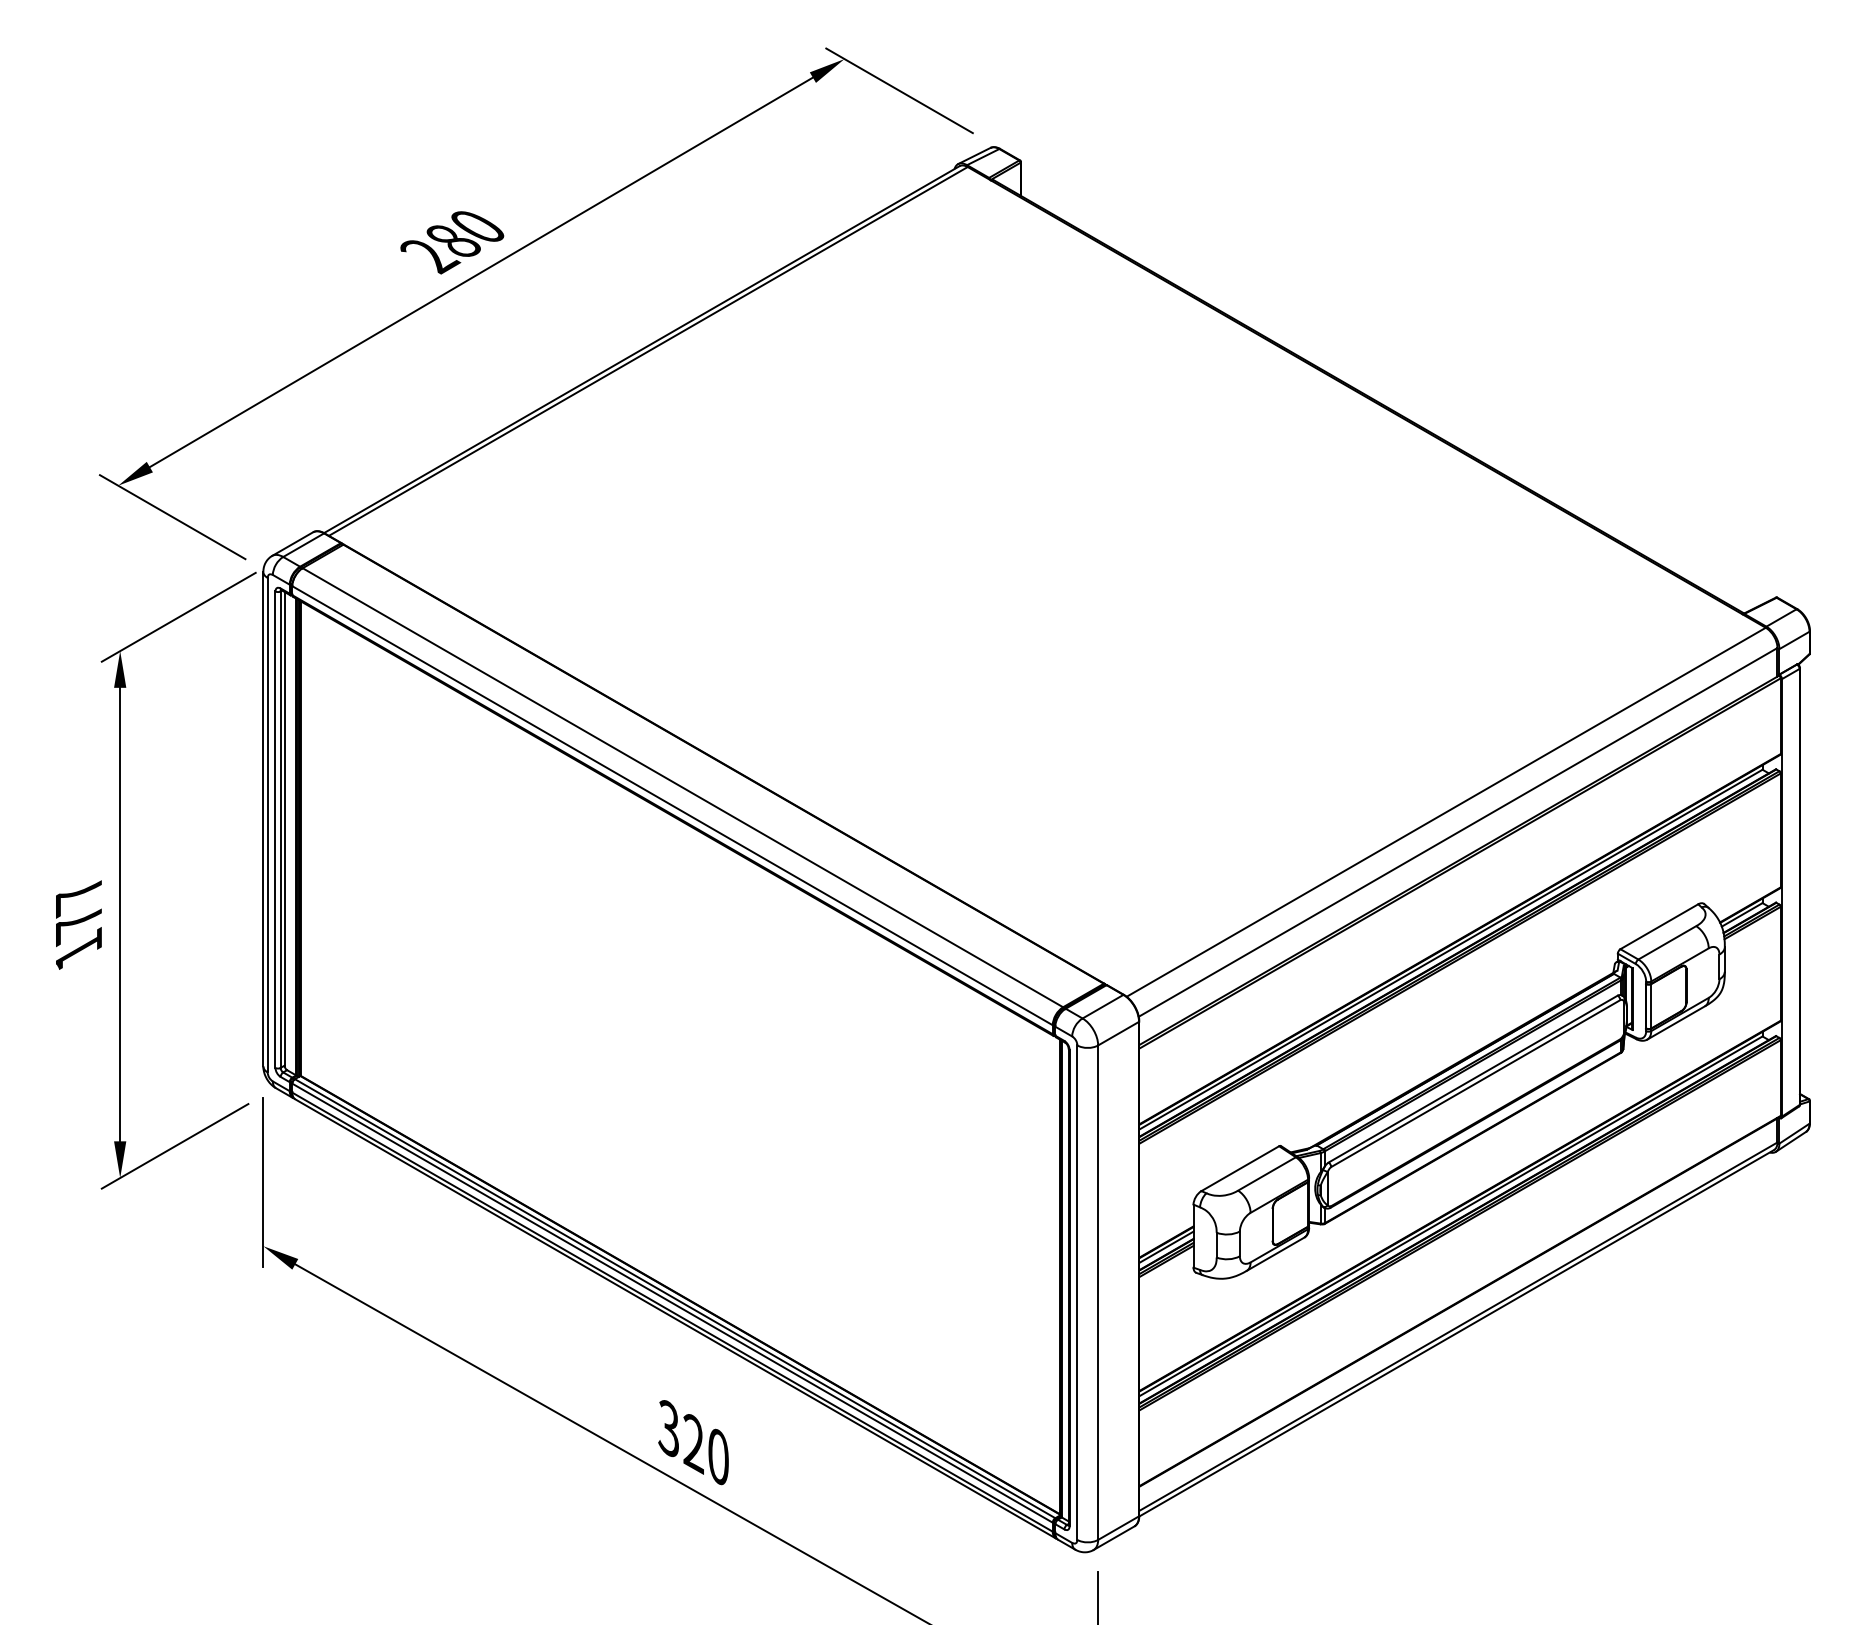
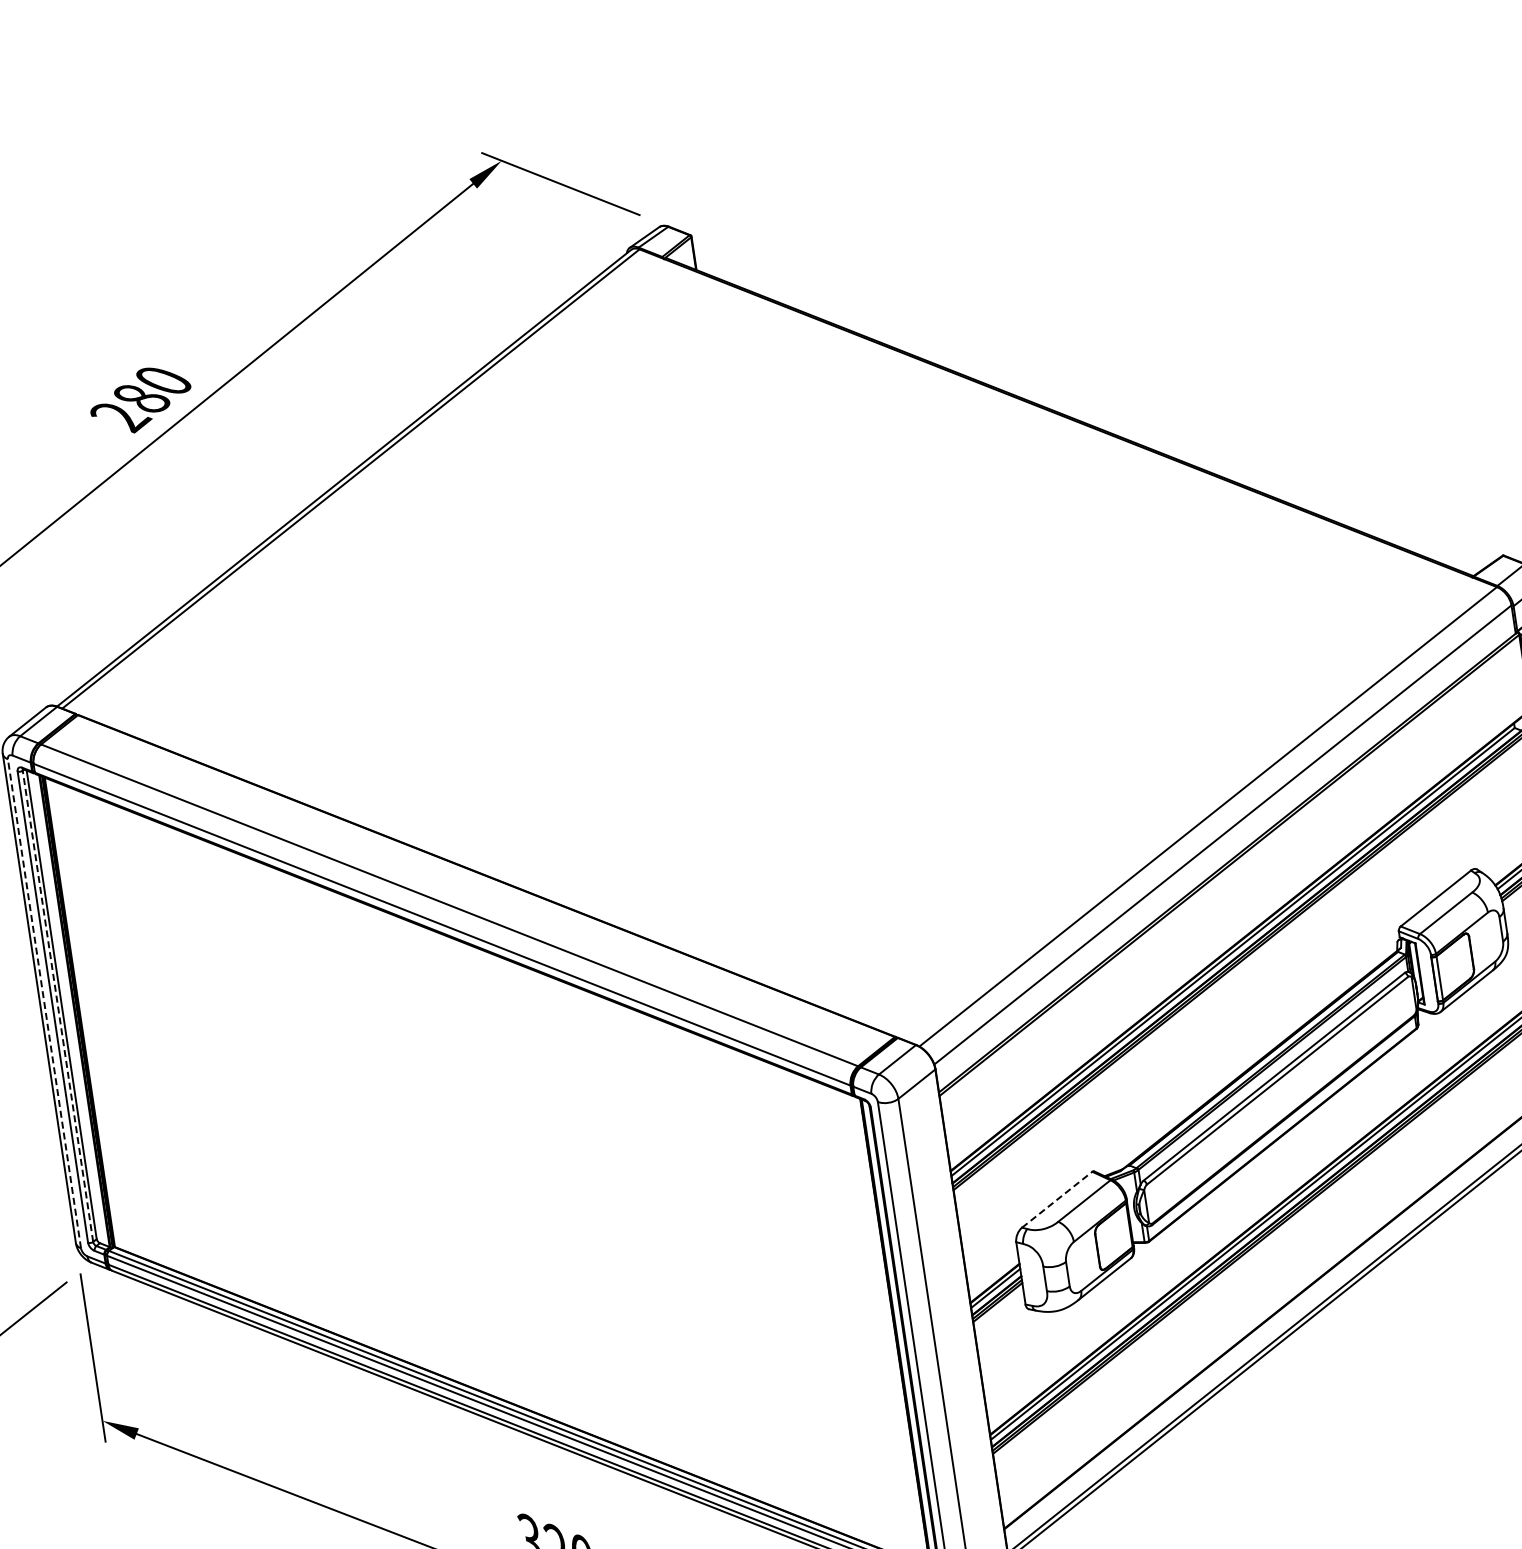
line: (267, 824) -> (44, 1003), solid -> dashed
line: (280, 829) -> (57, 1006), solid -> dashed
line: (1240, 1168) -> (1057, 1199), solid -> dashed

